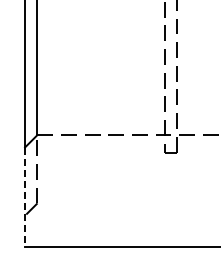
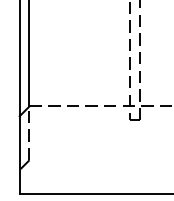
line: (25, 197) -> (20, 155), dashed -> solid

